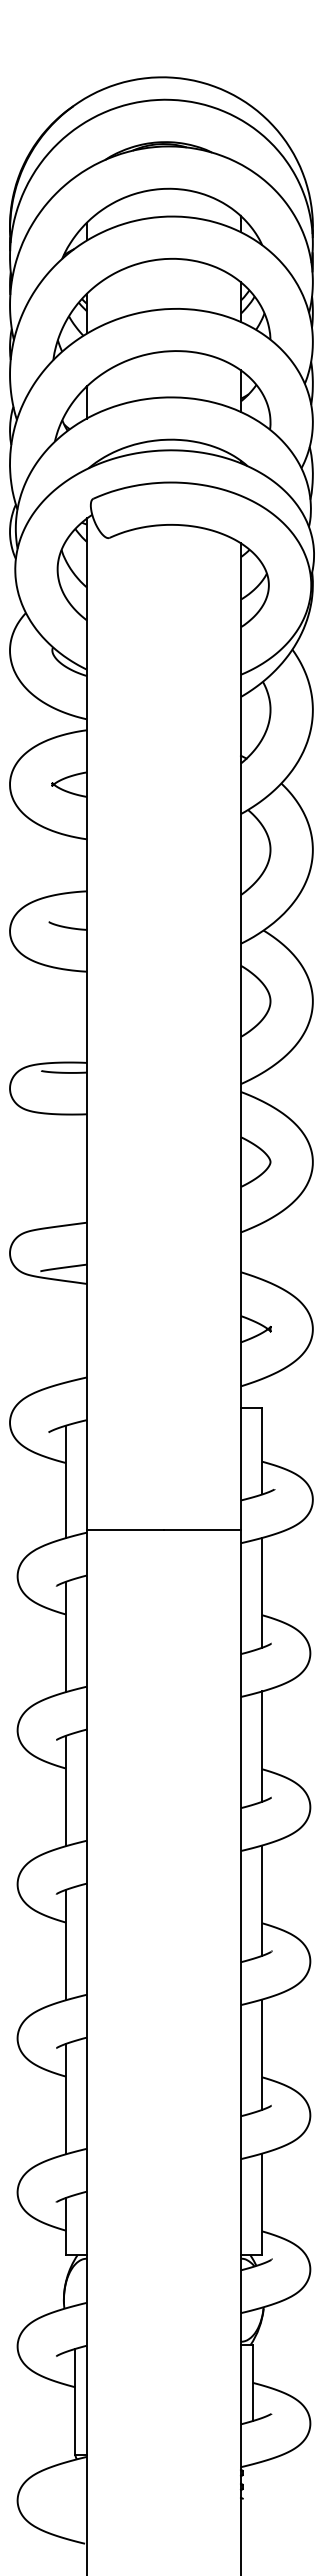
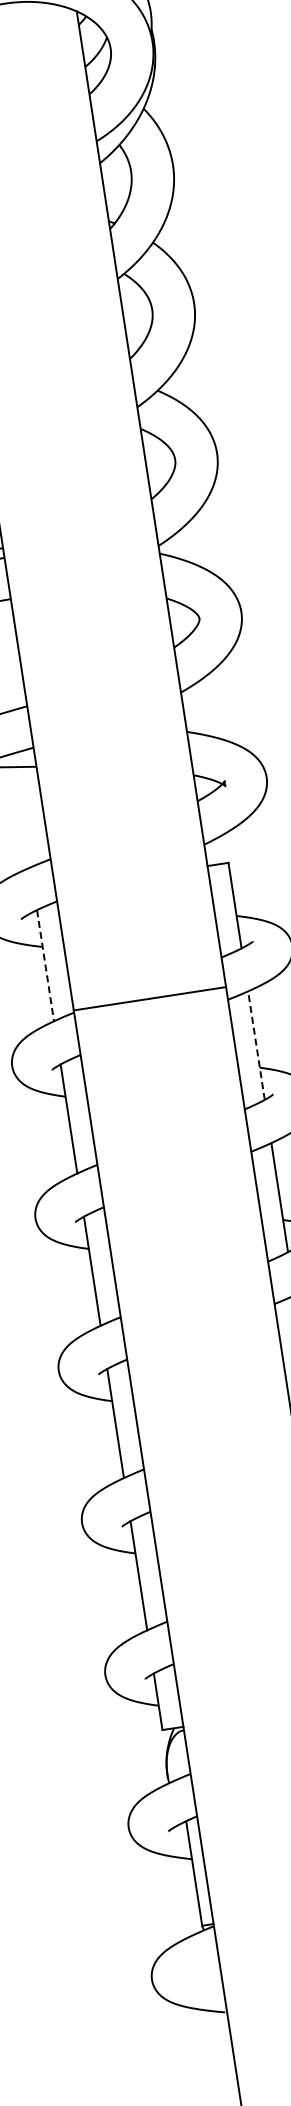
line: (65, 1482) -> (45, 966), solid -> dashed
line: (262, 1592) -> (256, 1045), solid -> dashed

